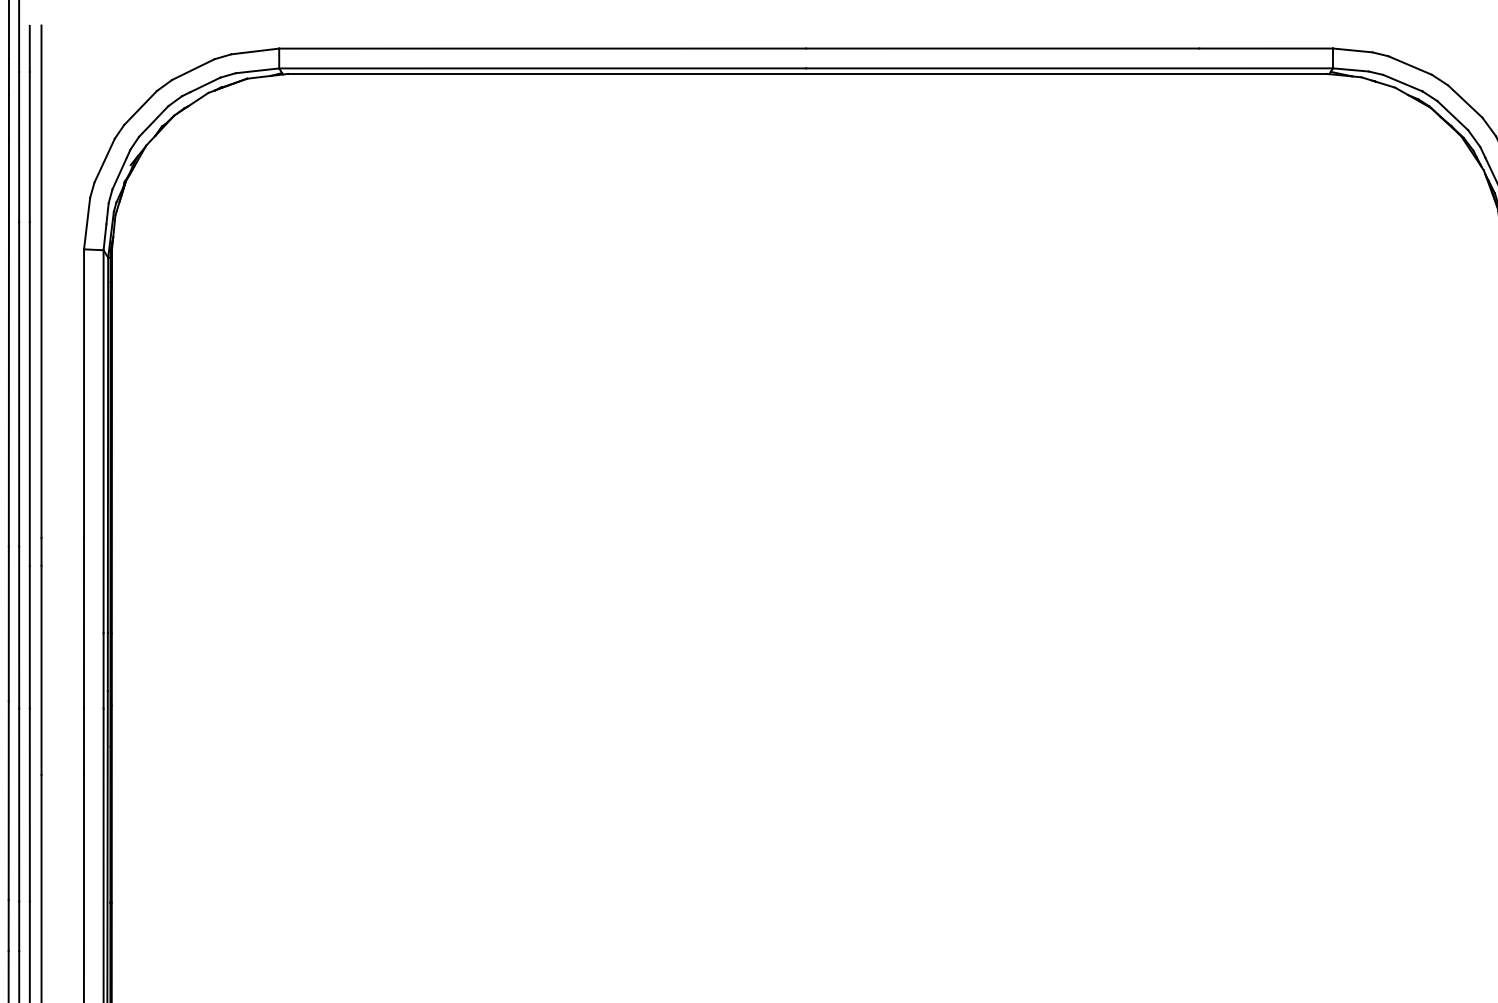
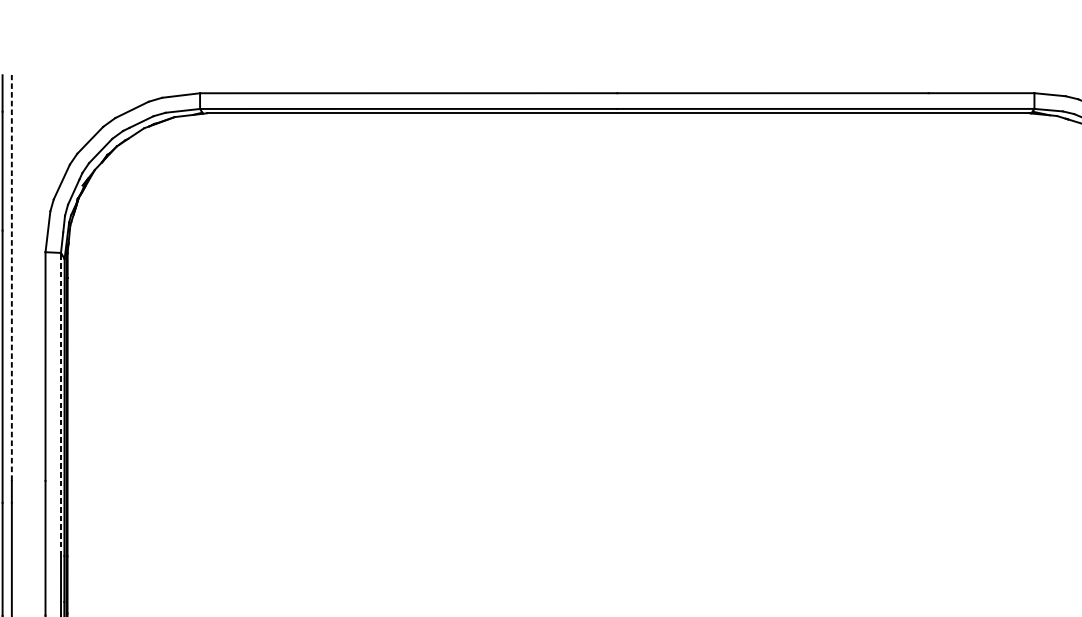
line: (41, 281) -> (11, 277), solid -> dashed
line: (103, 441) -> (60, 404), solid -> dashed

